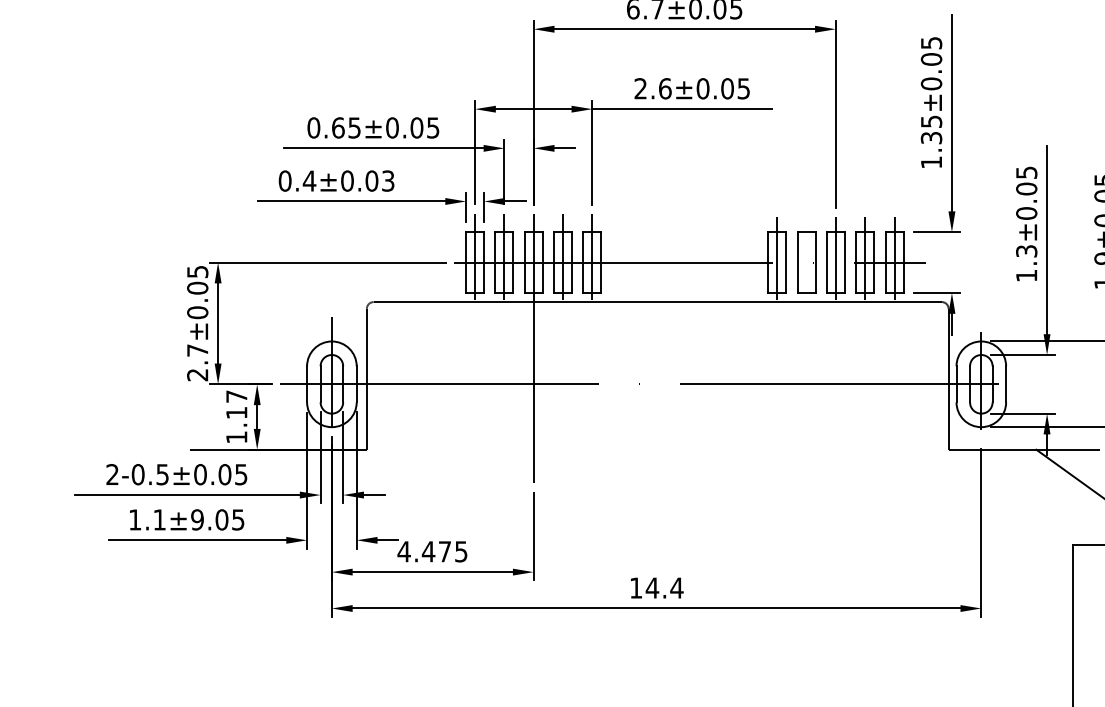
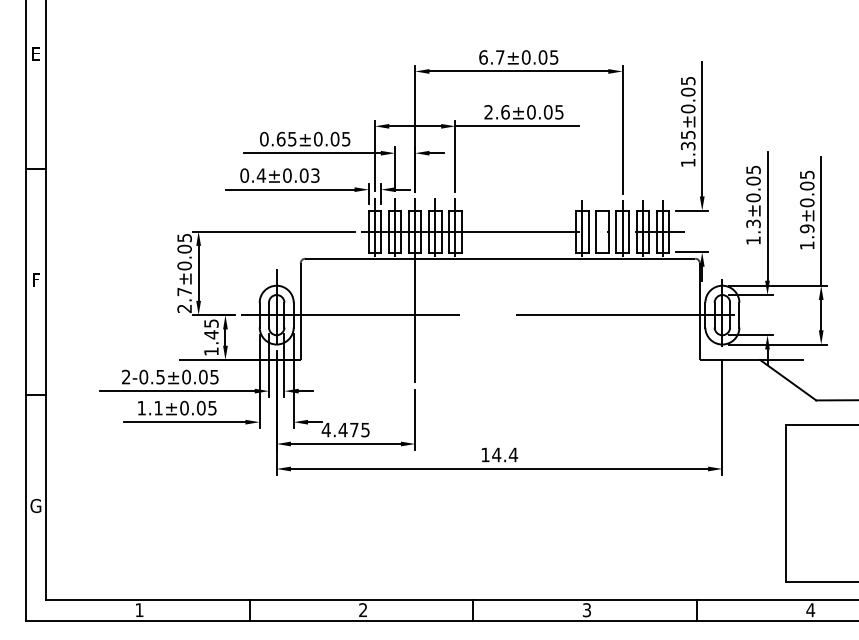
text: (236, 405) -> (211, 329), 1.17 -> 1.45
text: (197, 520) -> (184, 408), 1.1±9.05 -> 1.1±0.05

